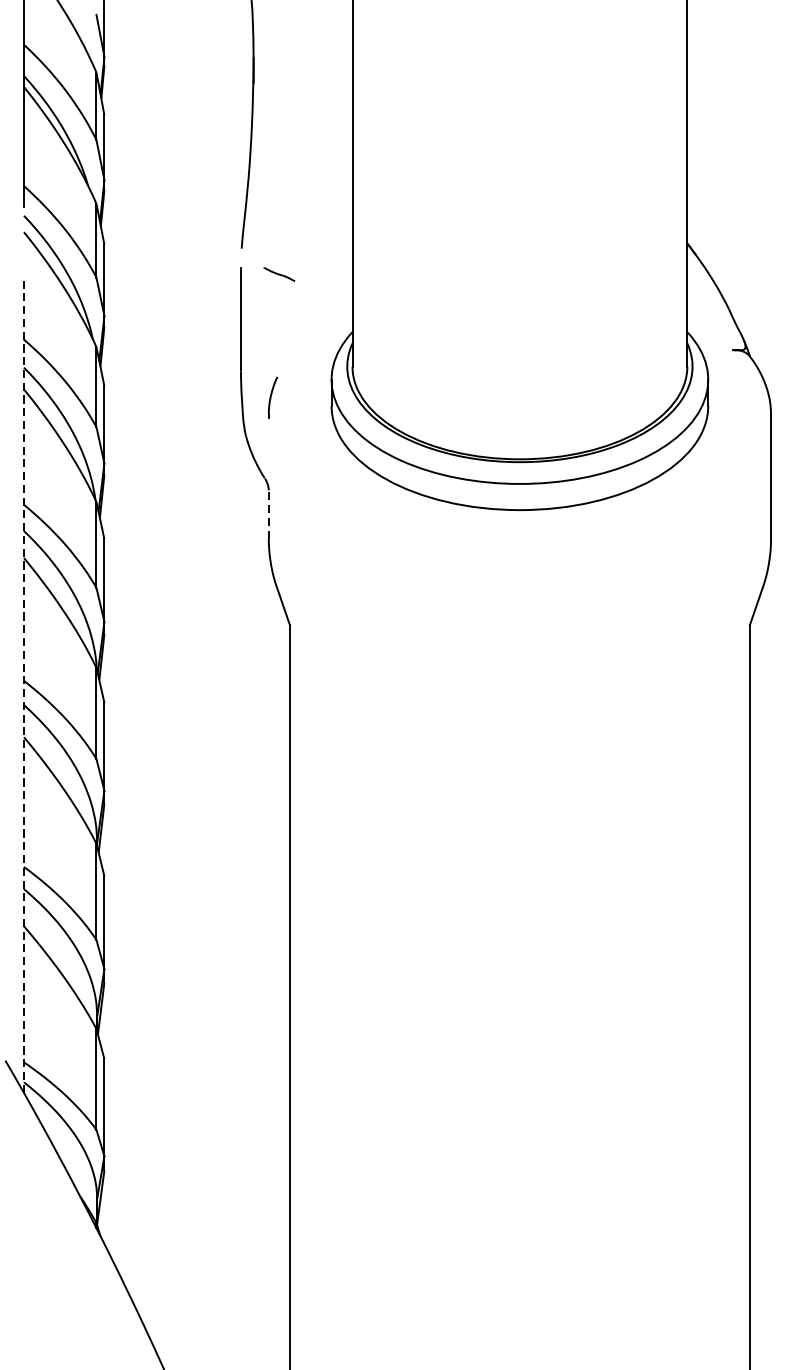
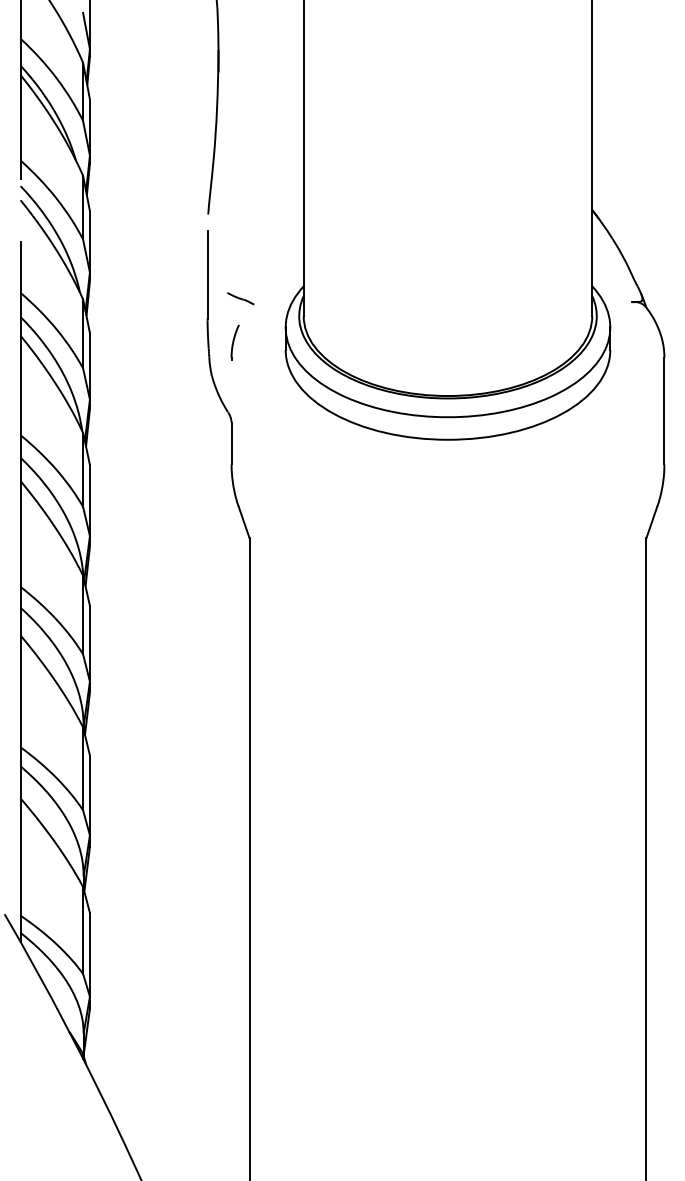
line: (279, 274) -> (240, 298), moved
line: (268, 514) -> (231, 443), dashed -> solid
line: (23, 687) -> (20, 592), dashed -> solid

